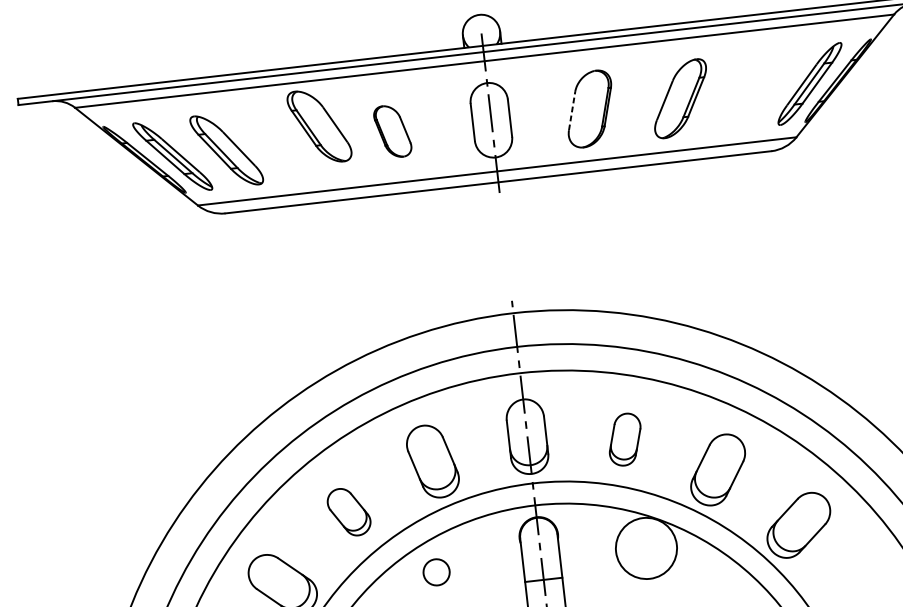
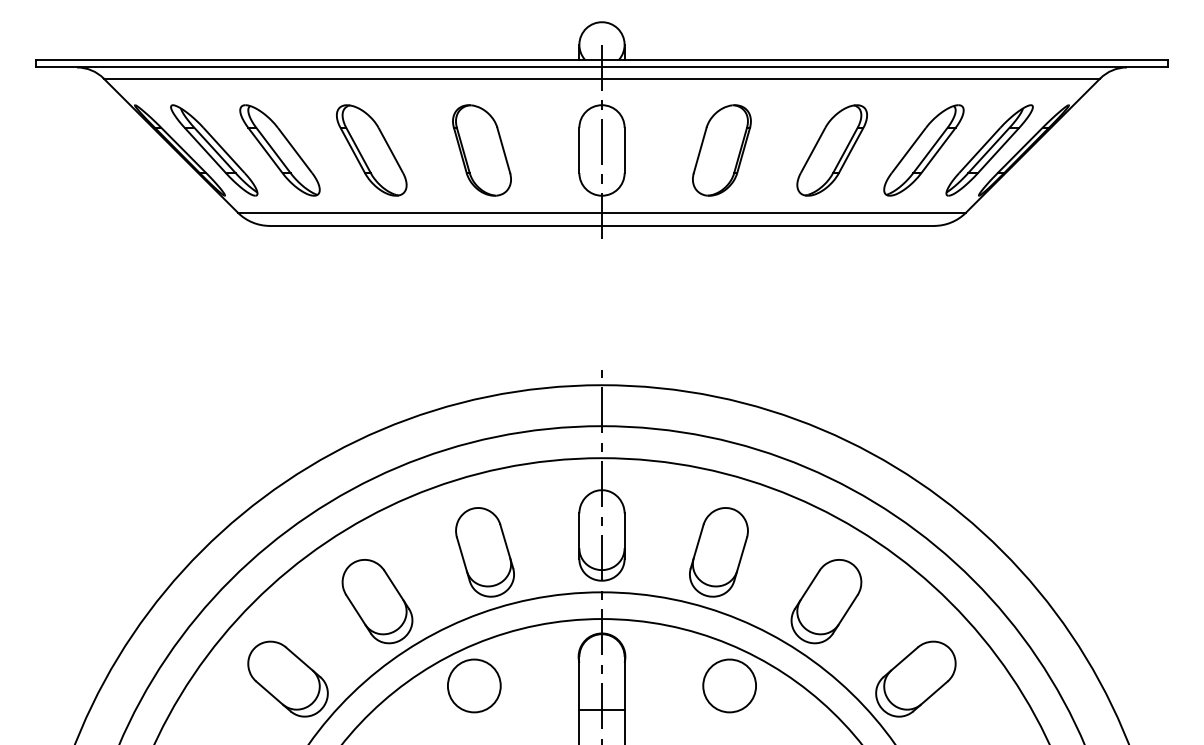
part: (755, 90) -> (923, 150), added
line: (572, 111) -> (700, 150), dashed -> solid
part: (319, 126) -> (371, 150), moved
part: (392, 131) -> (481, 150), size x1.43
part: (624, 439) -> (718, 552), size x1.43
part: (349, 512) -> (377, 601), size x1.43
circle: (646, 548) -> (729, 685), size x0.71
circle: (435, 572) -> (473, 685), size x1.67

